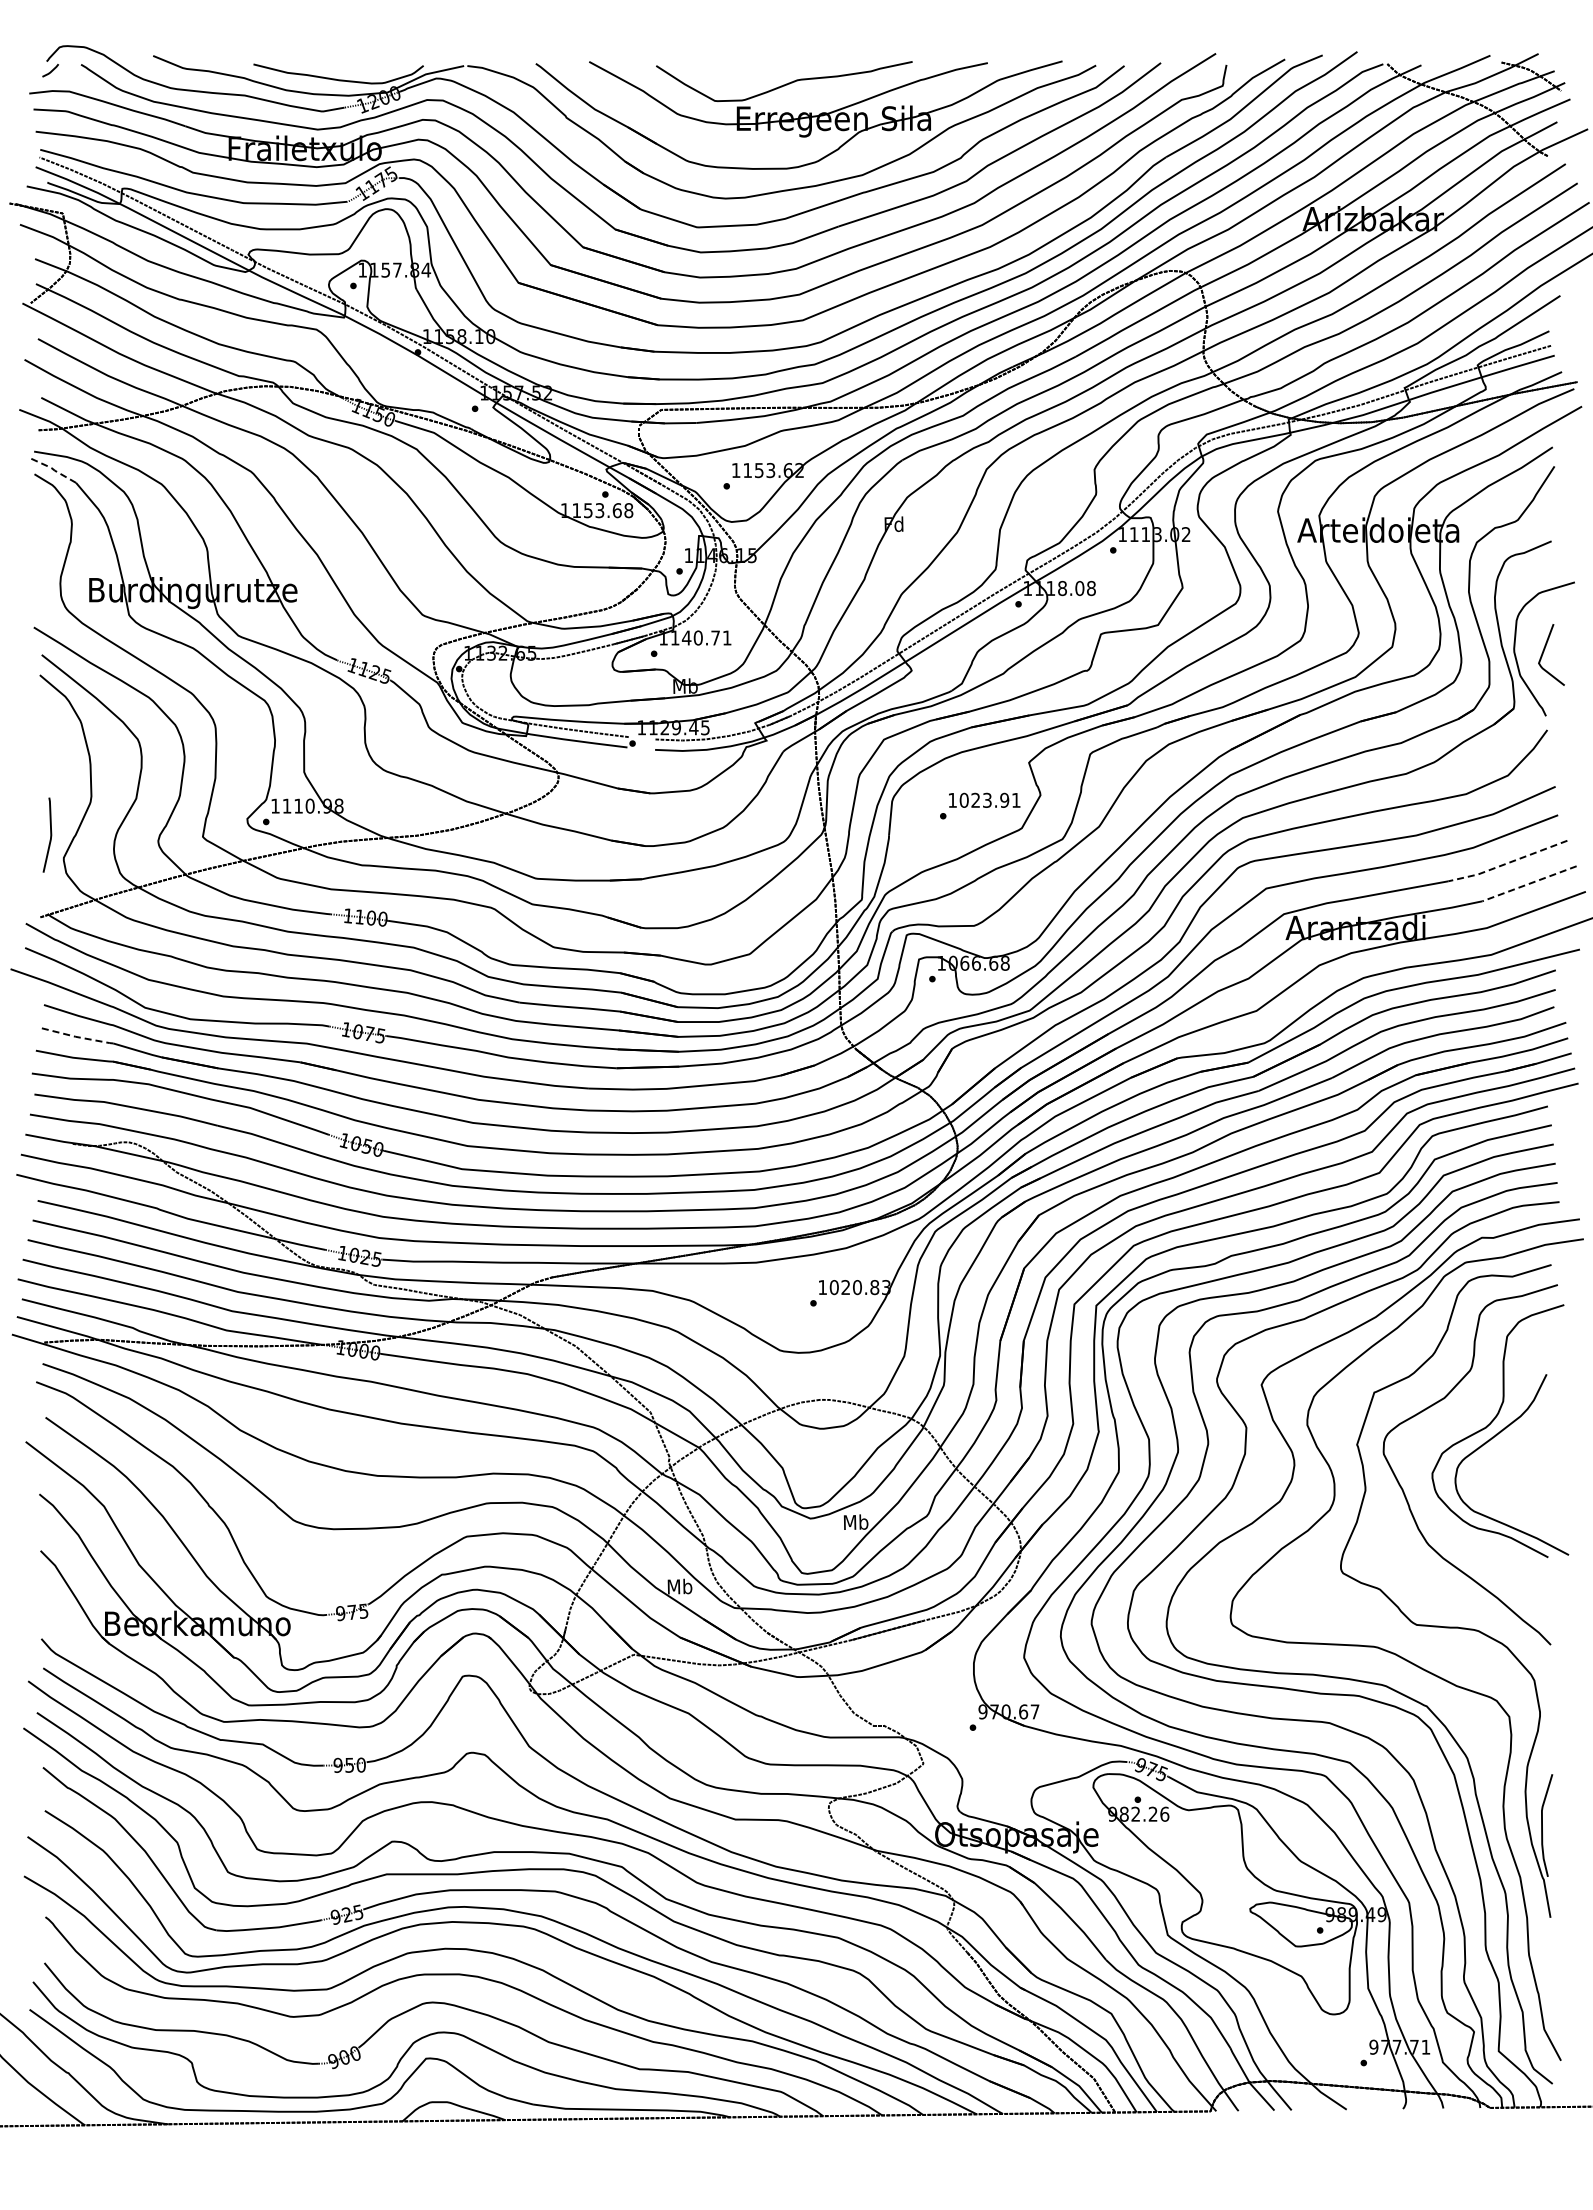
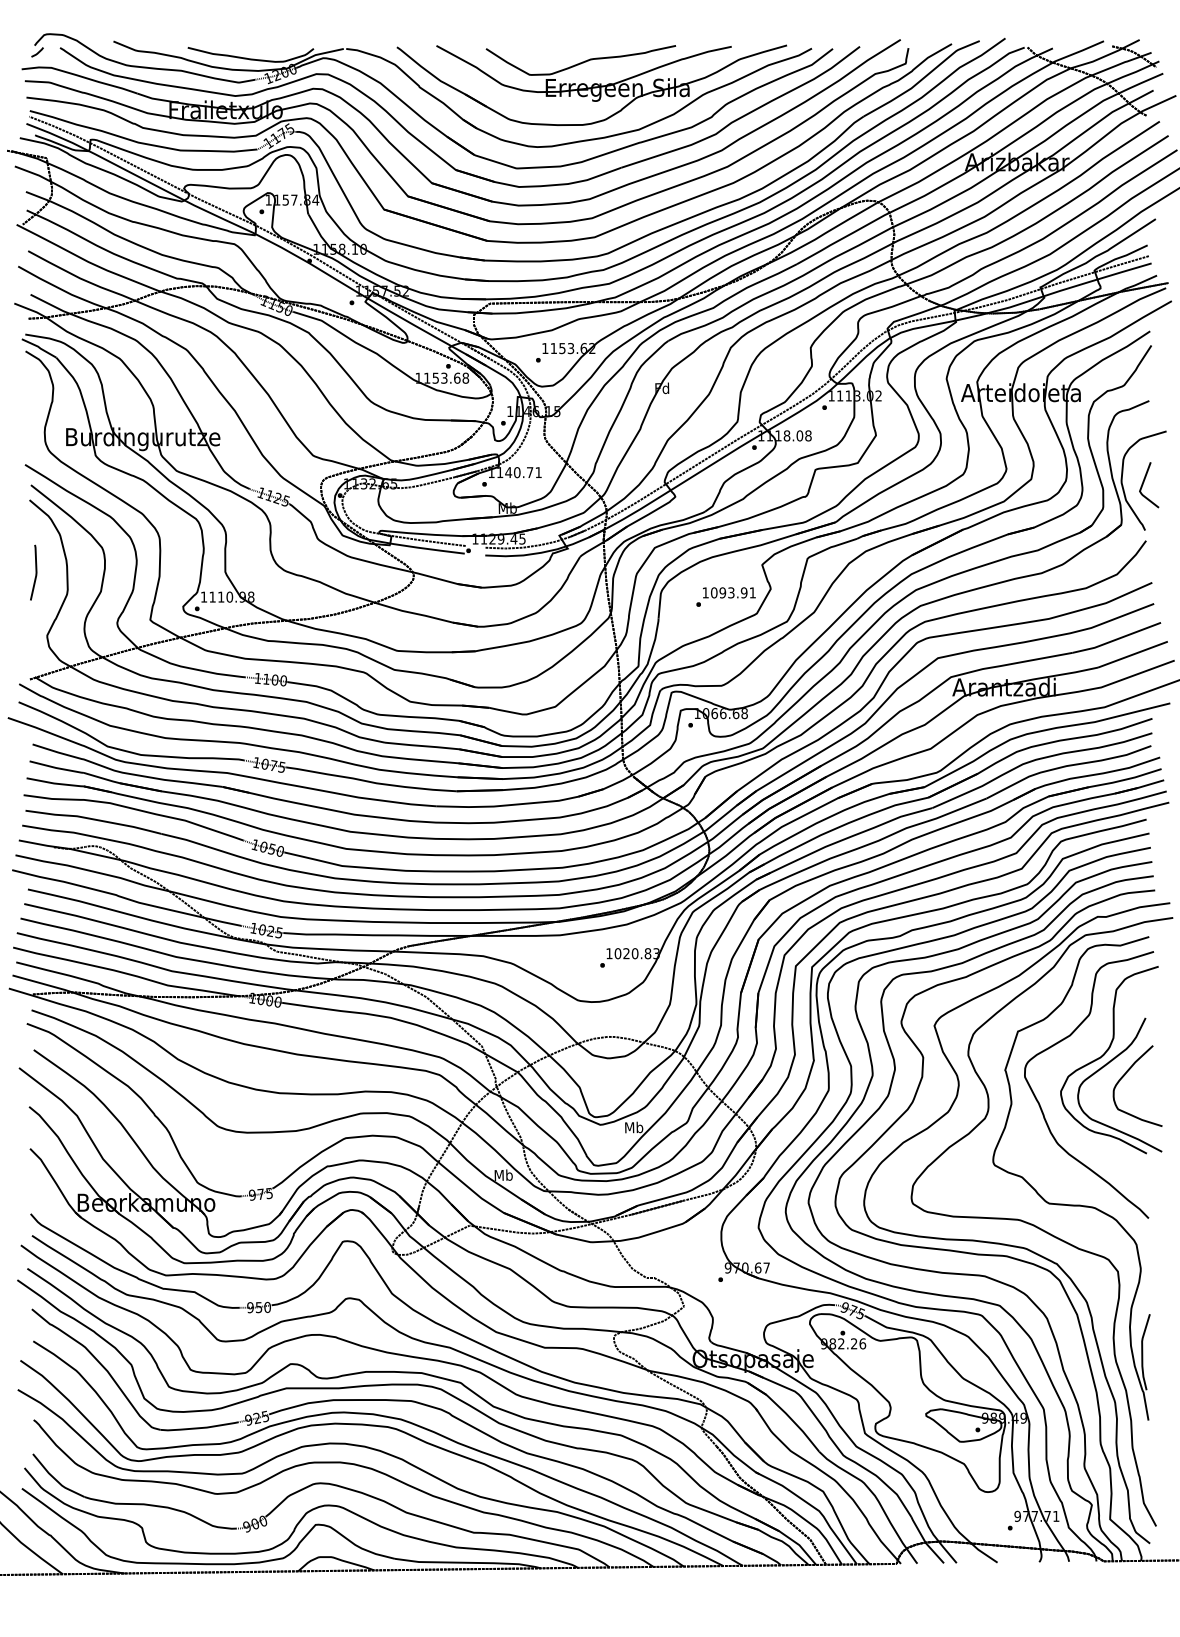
line: (52, 469) -> (38, 347), dashed -> solid
text: (975, 800) -> (722, 592), 1023.91 -> 1093.91
line: (50, 834) -> (35, 572), moved
line: (1507, 863) -> (1116, 639), dashed -> solid
line: (1529, 883) -> (1132, 654), dashed -> solid
line: (76, 1037) -> (56, 768), dashed -> solid
curve: (1517, 1453) -> (1124, 1076), added

